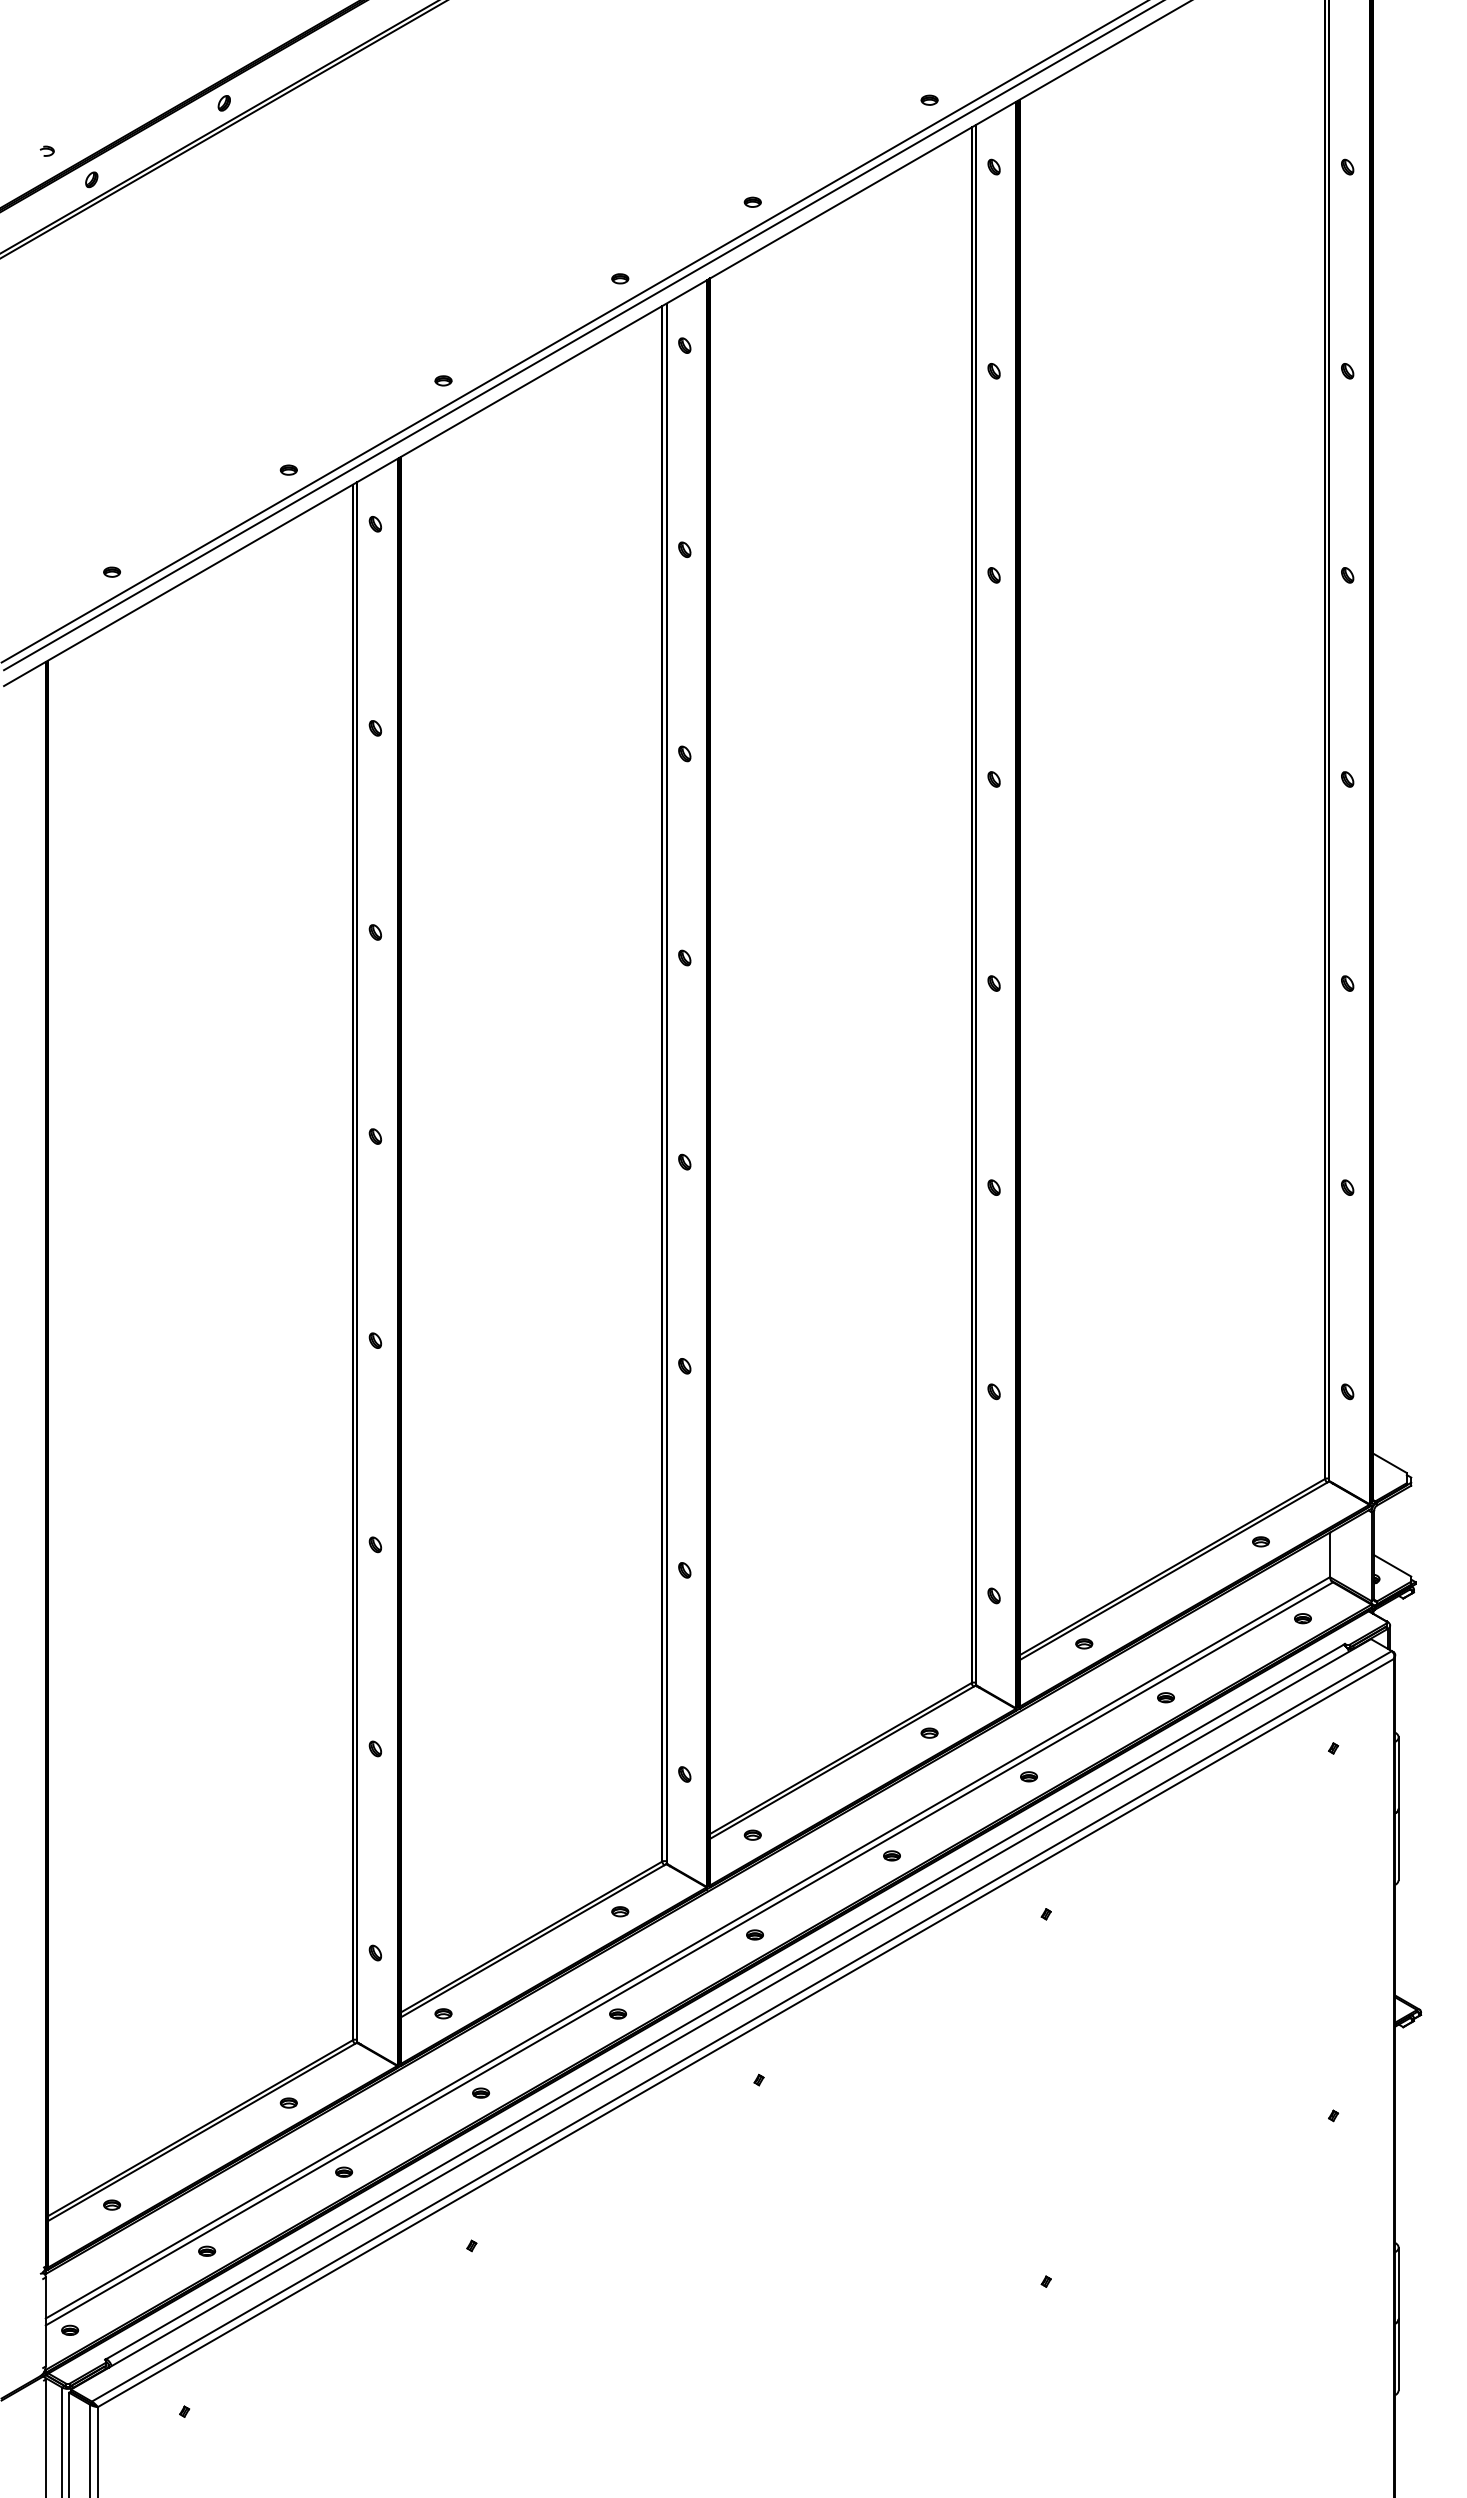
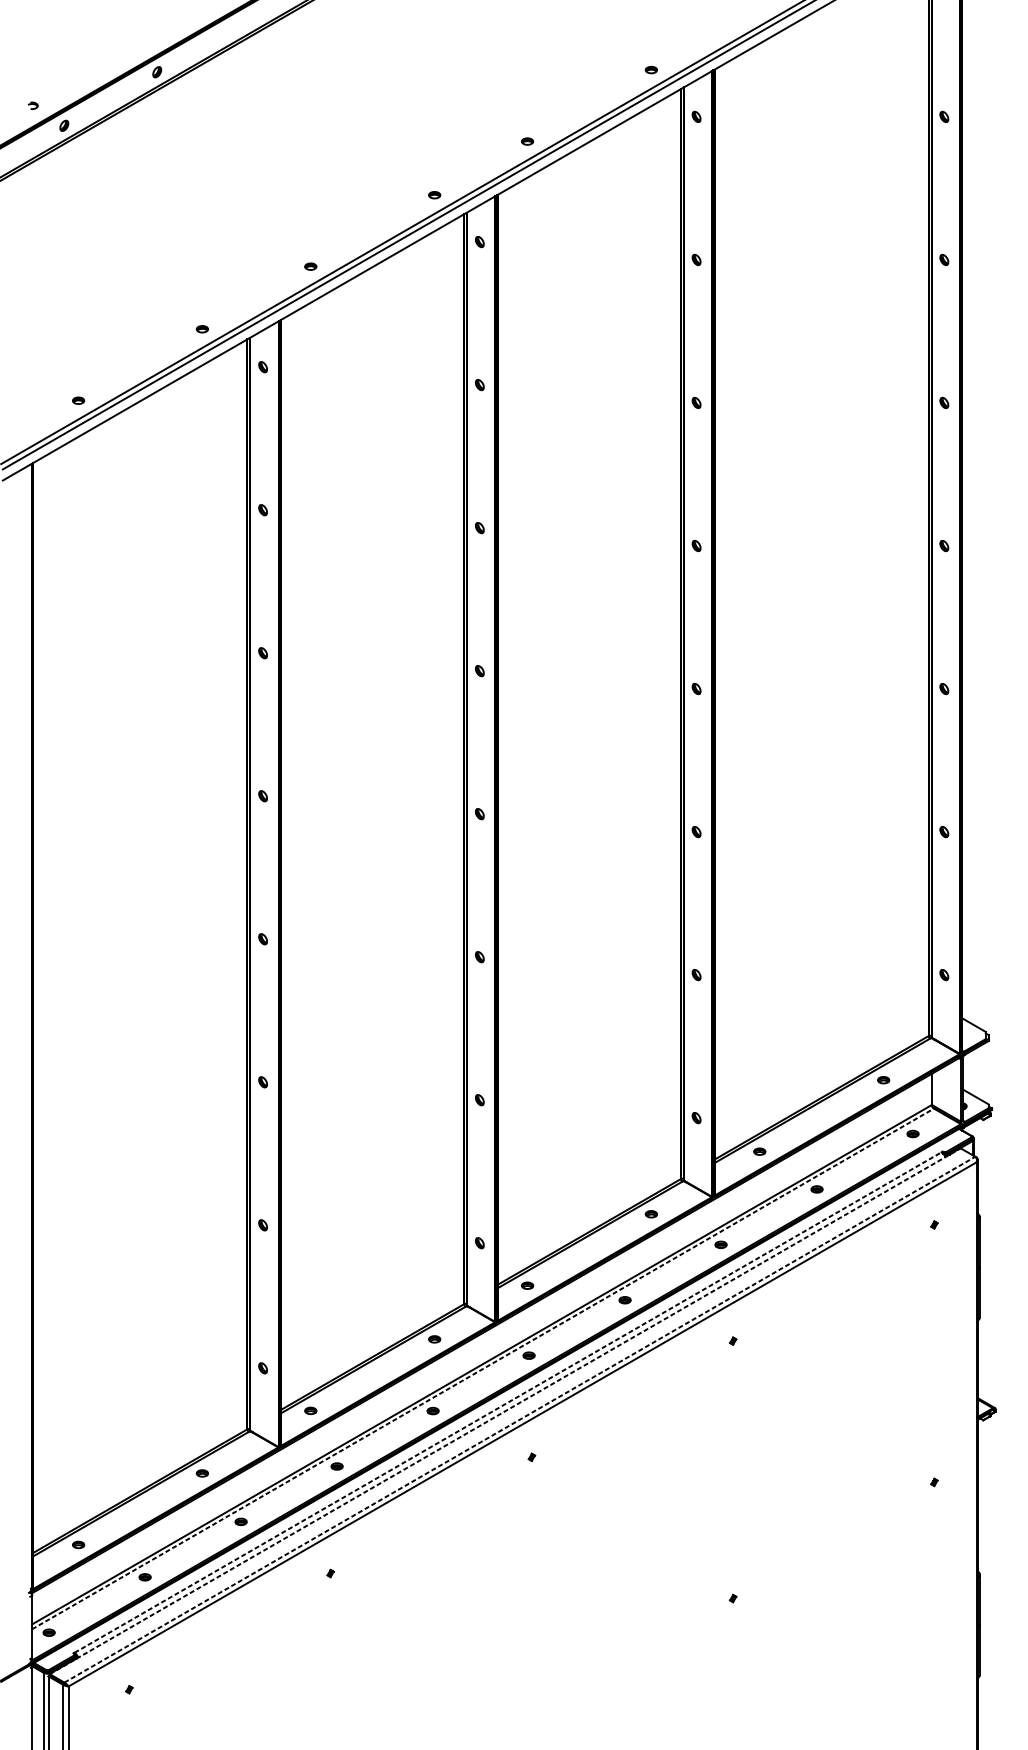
line: (689, 1953) -> (483, 1368), solid -> dashed
line: (725, 2001) -> (508, 1402), solid -> dashed
line: (721, 2014) -> (505, 1411), solid -> dashed
line: (742, 2026) -> (520, 1419), solid -> dashed

